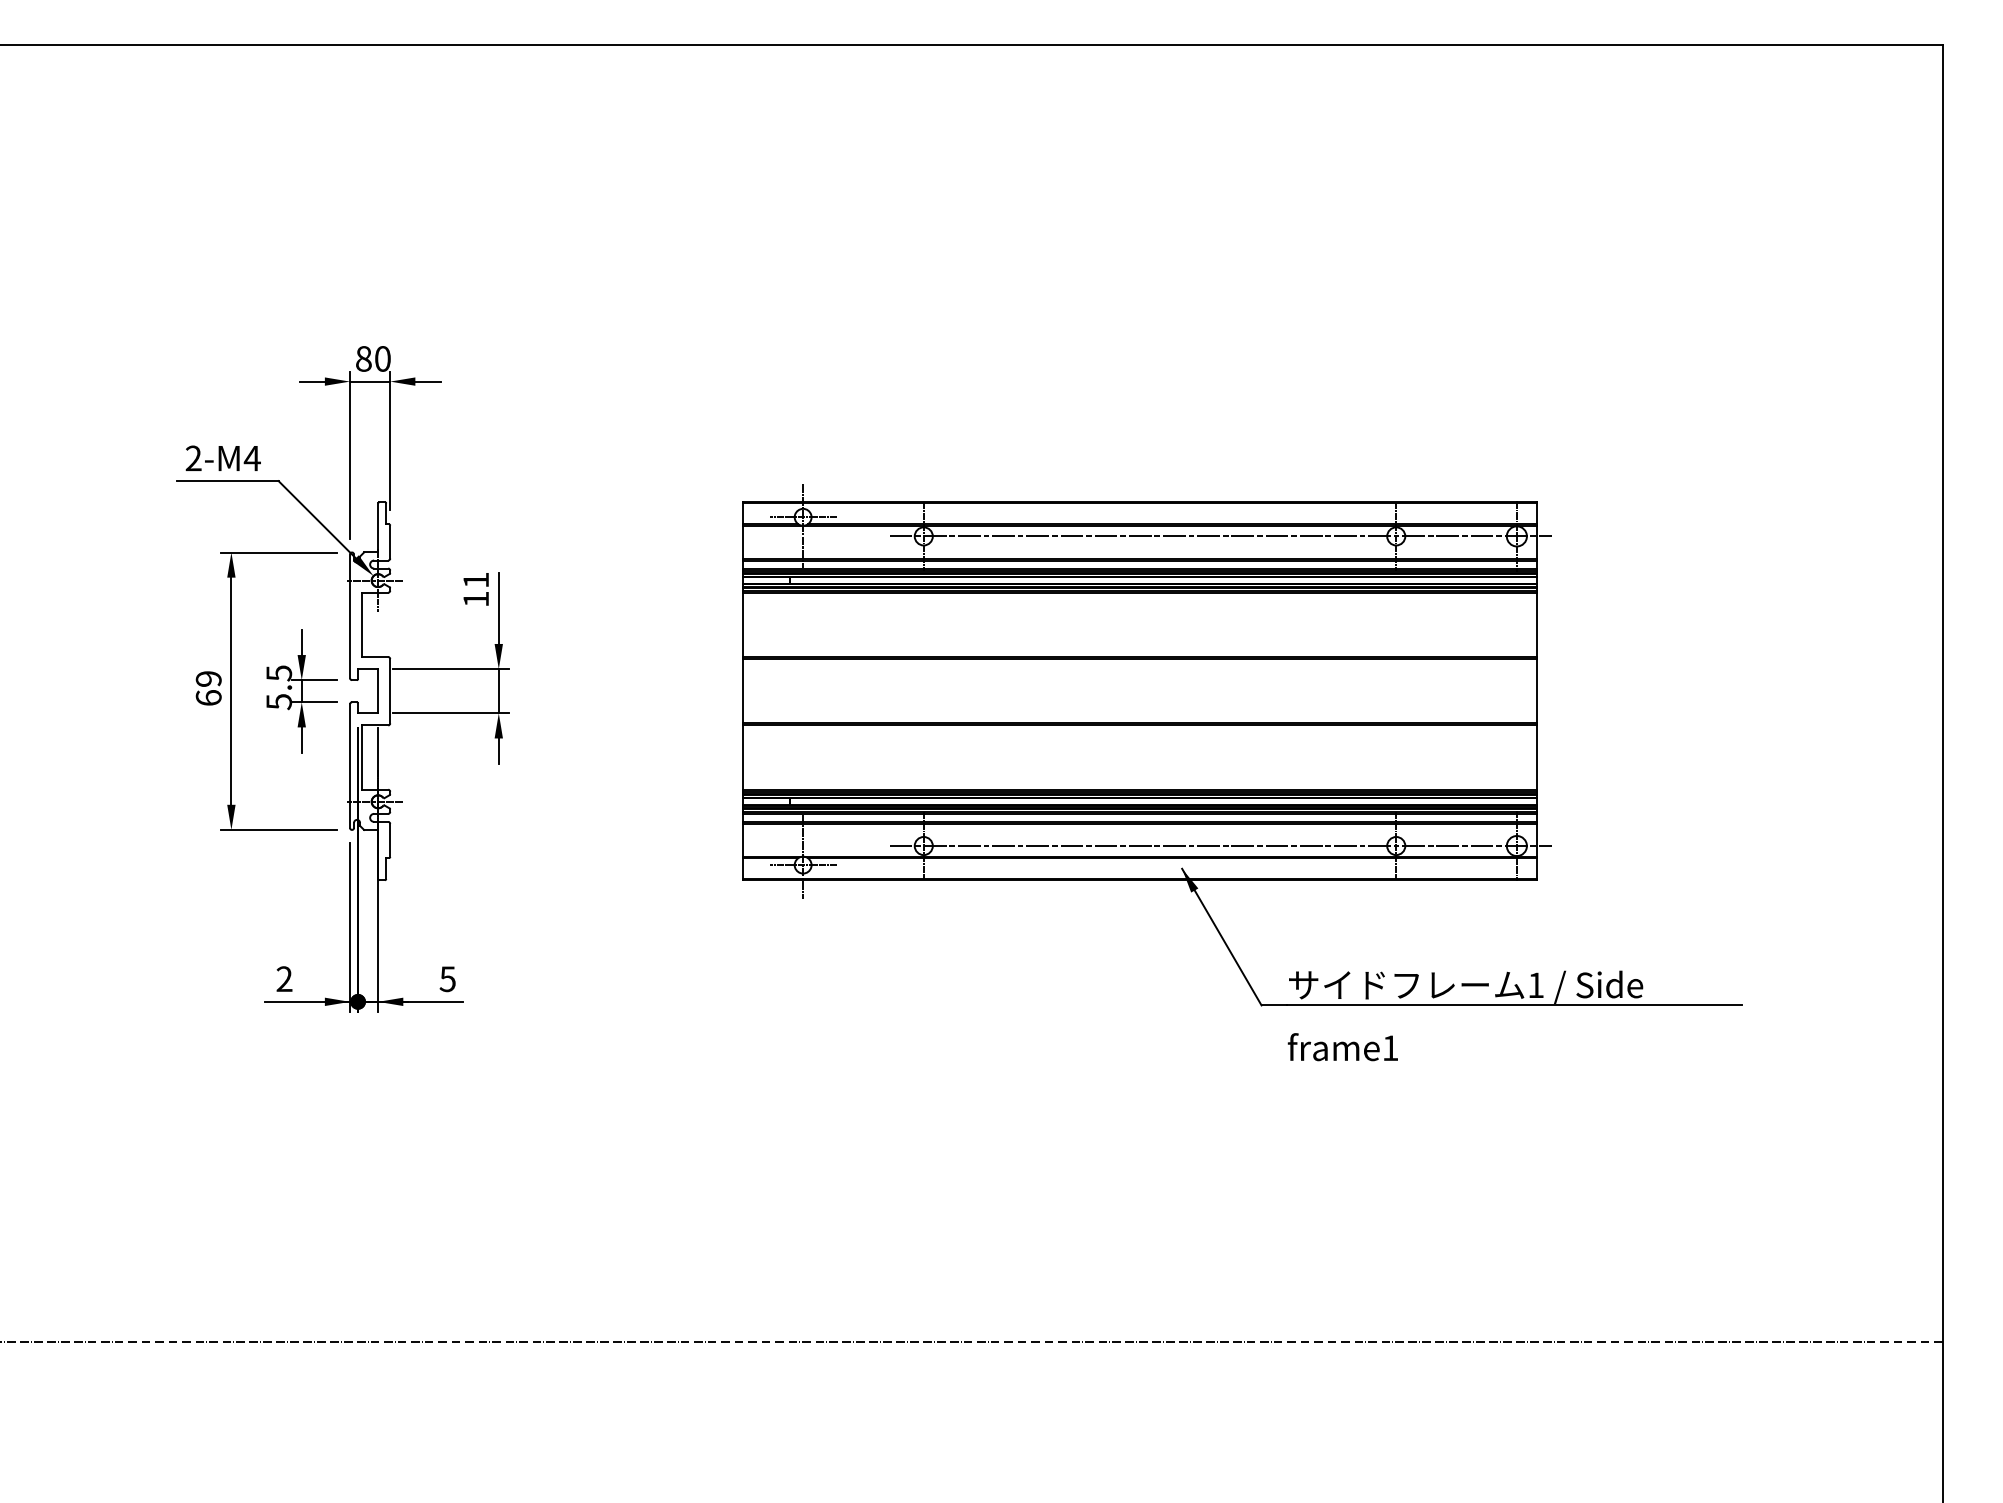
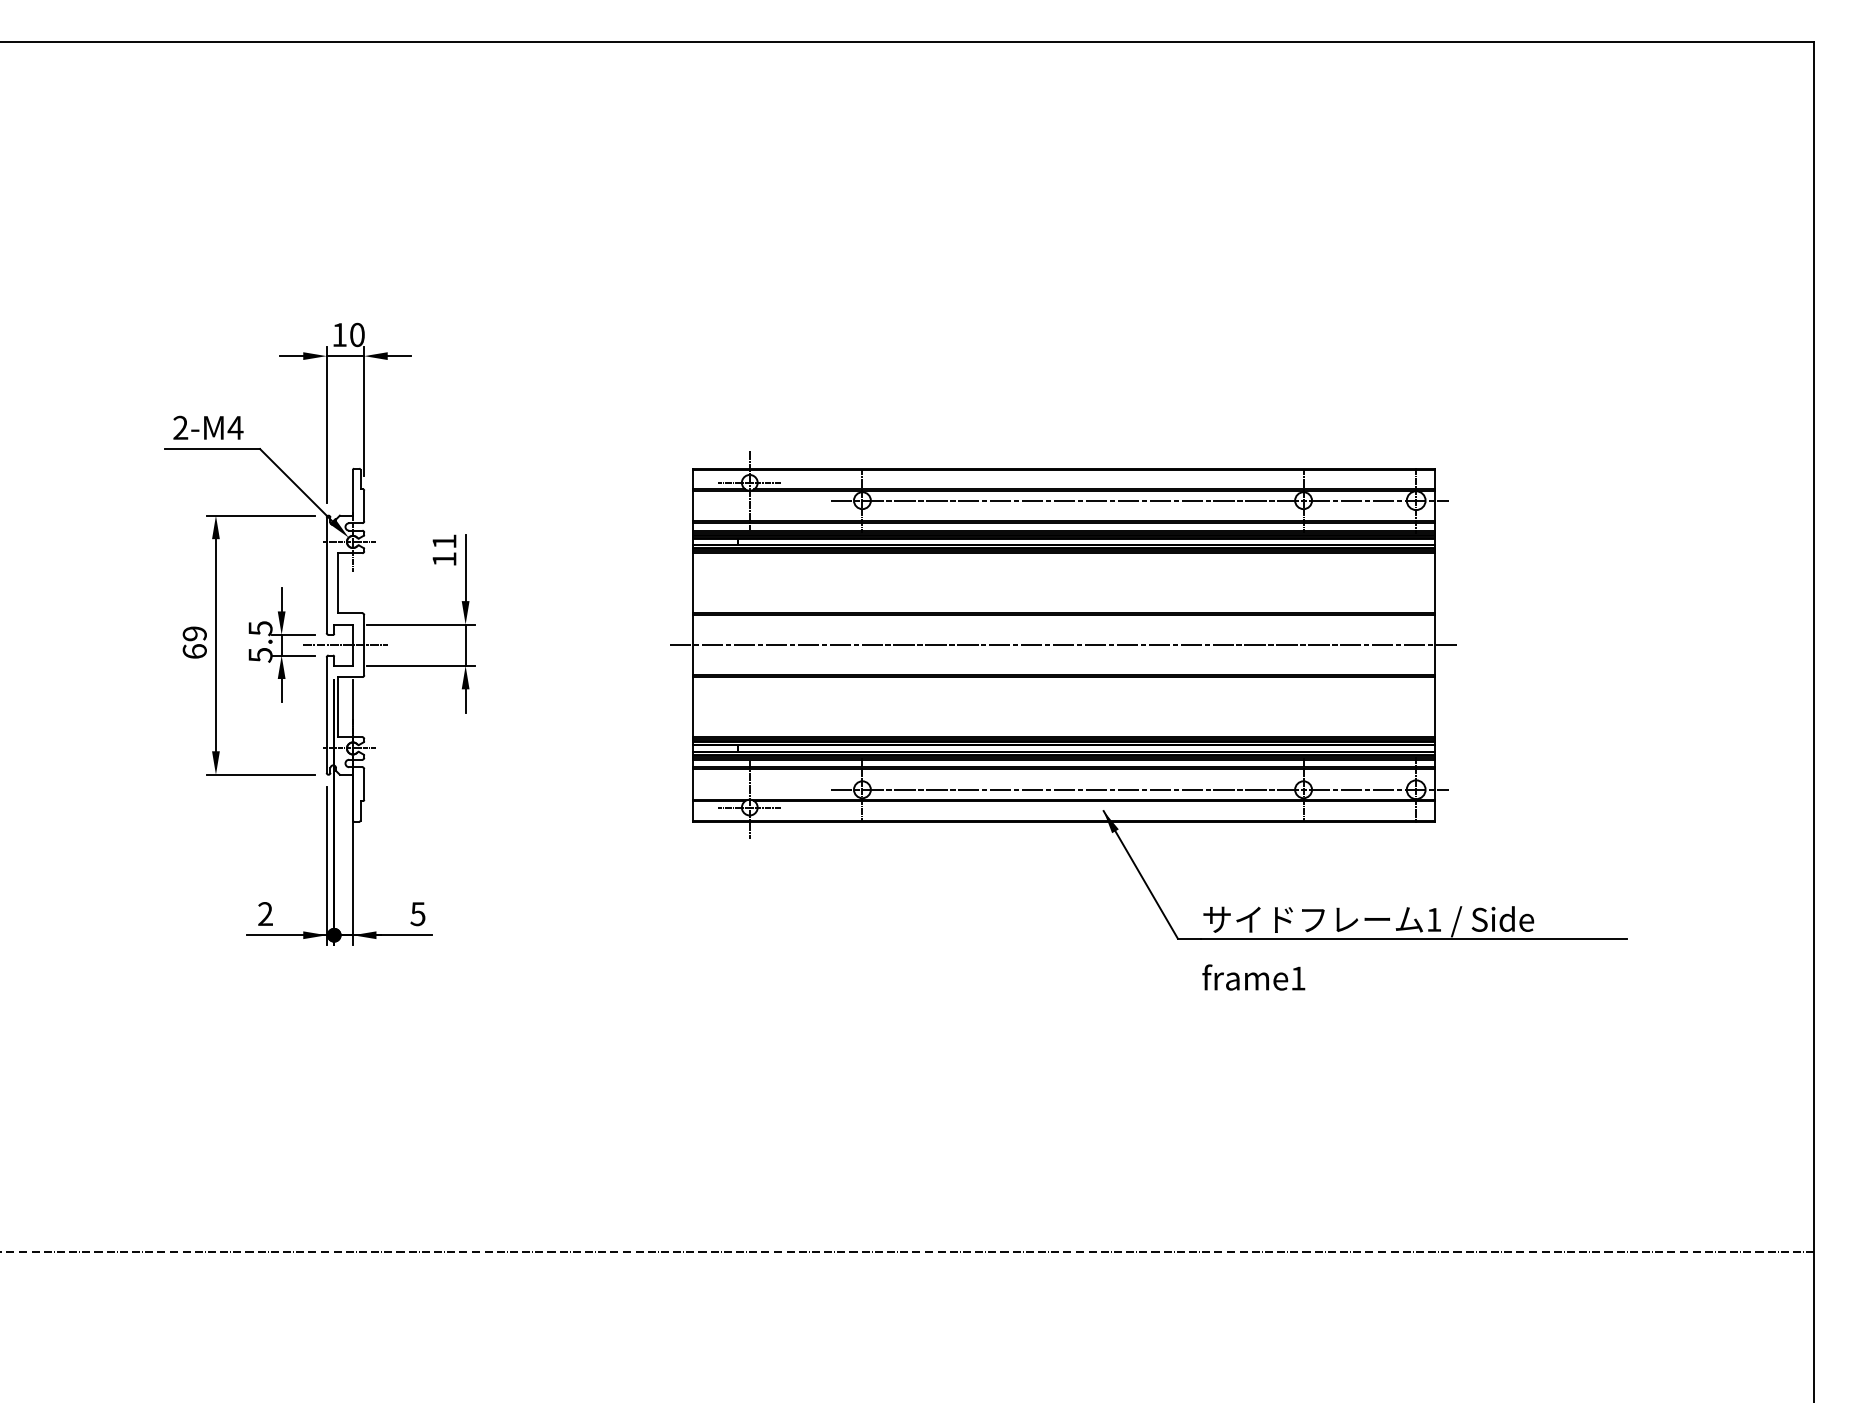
text: (363, 358) -> (339, 334), 80 -> 10
line: (369, 691) -> (344, 645), added
line: (1139, 691) -> (1063, 645), added

